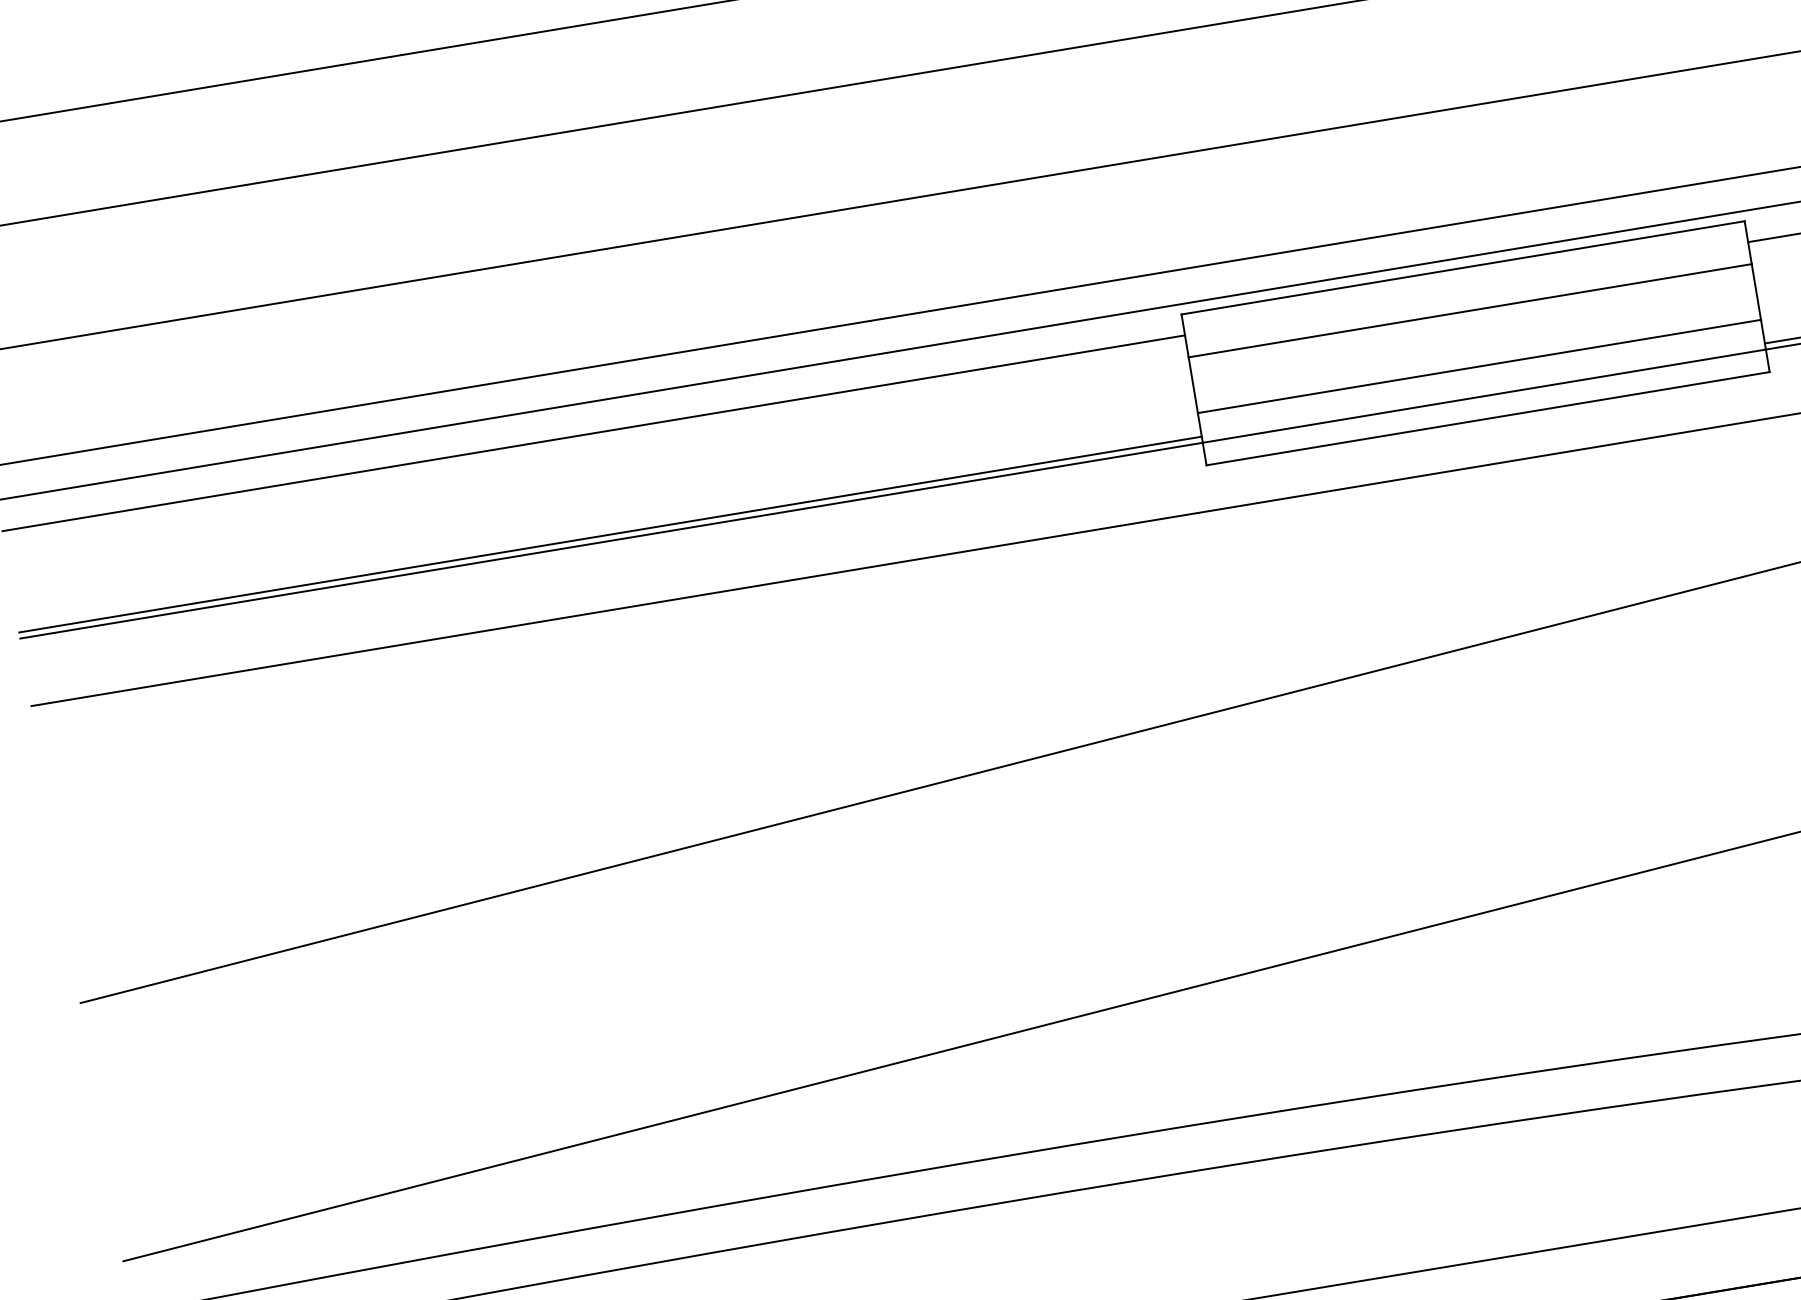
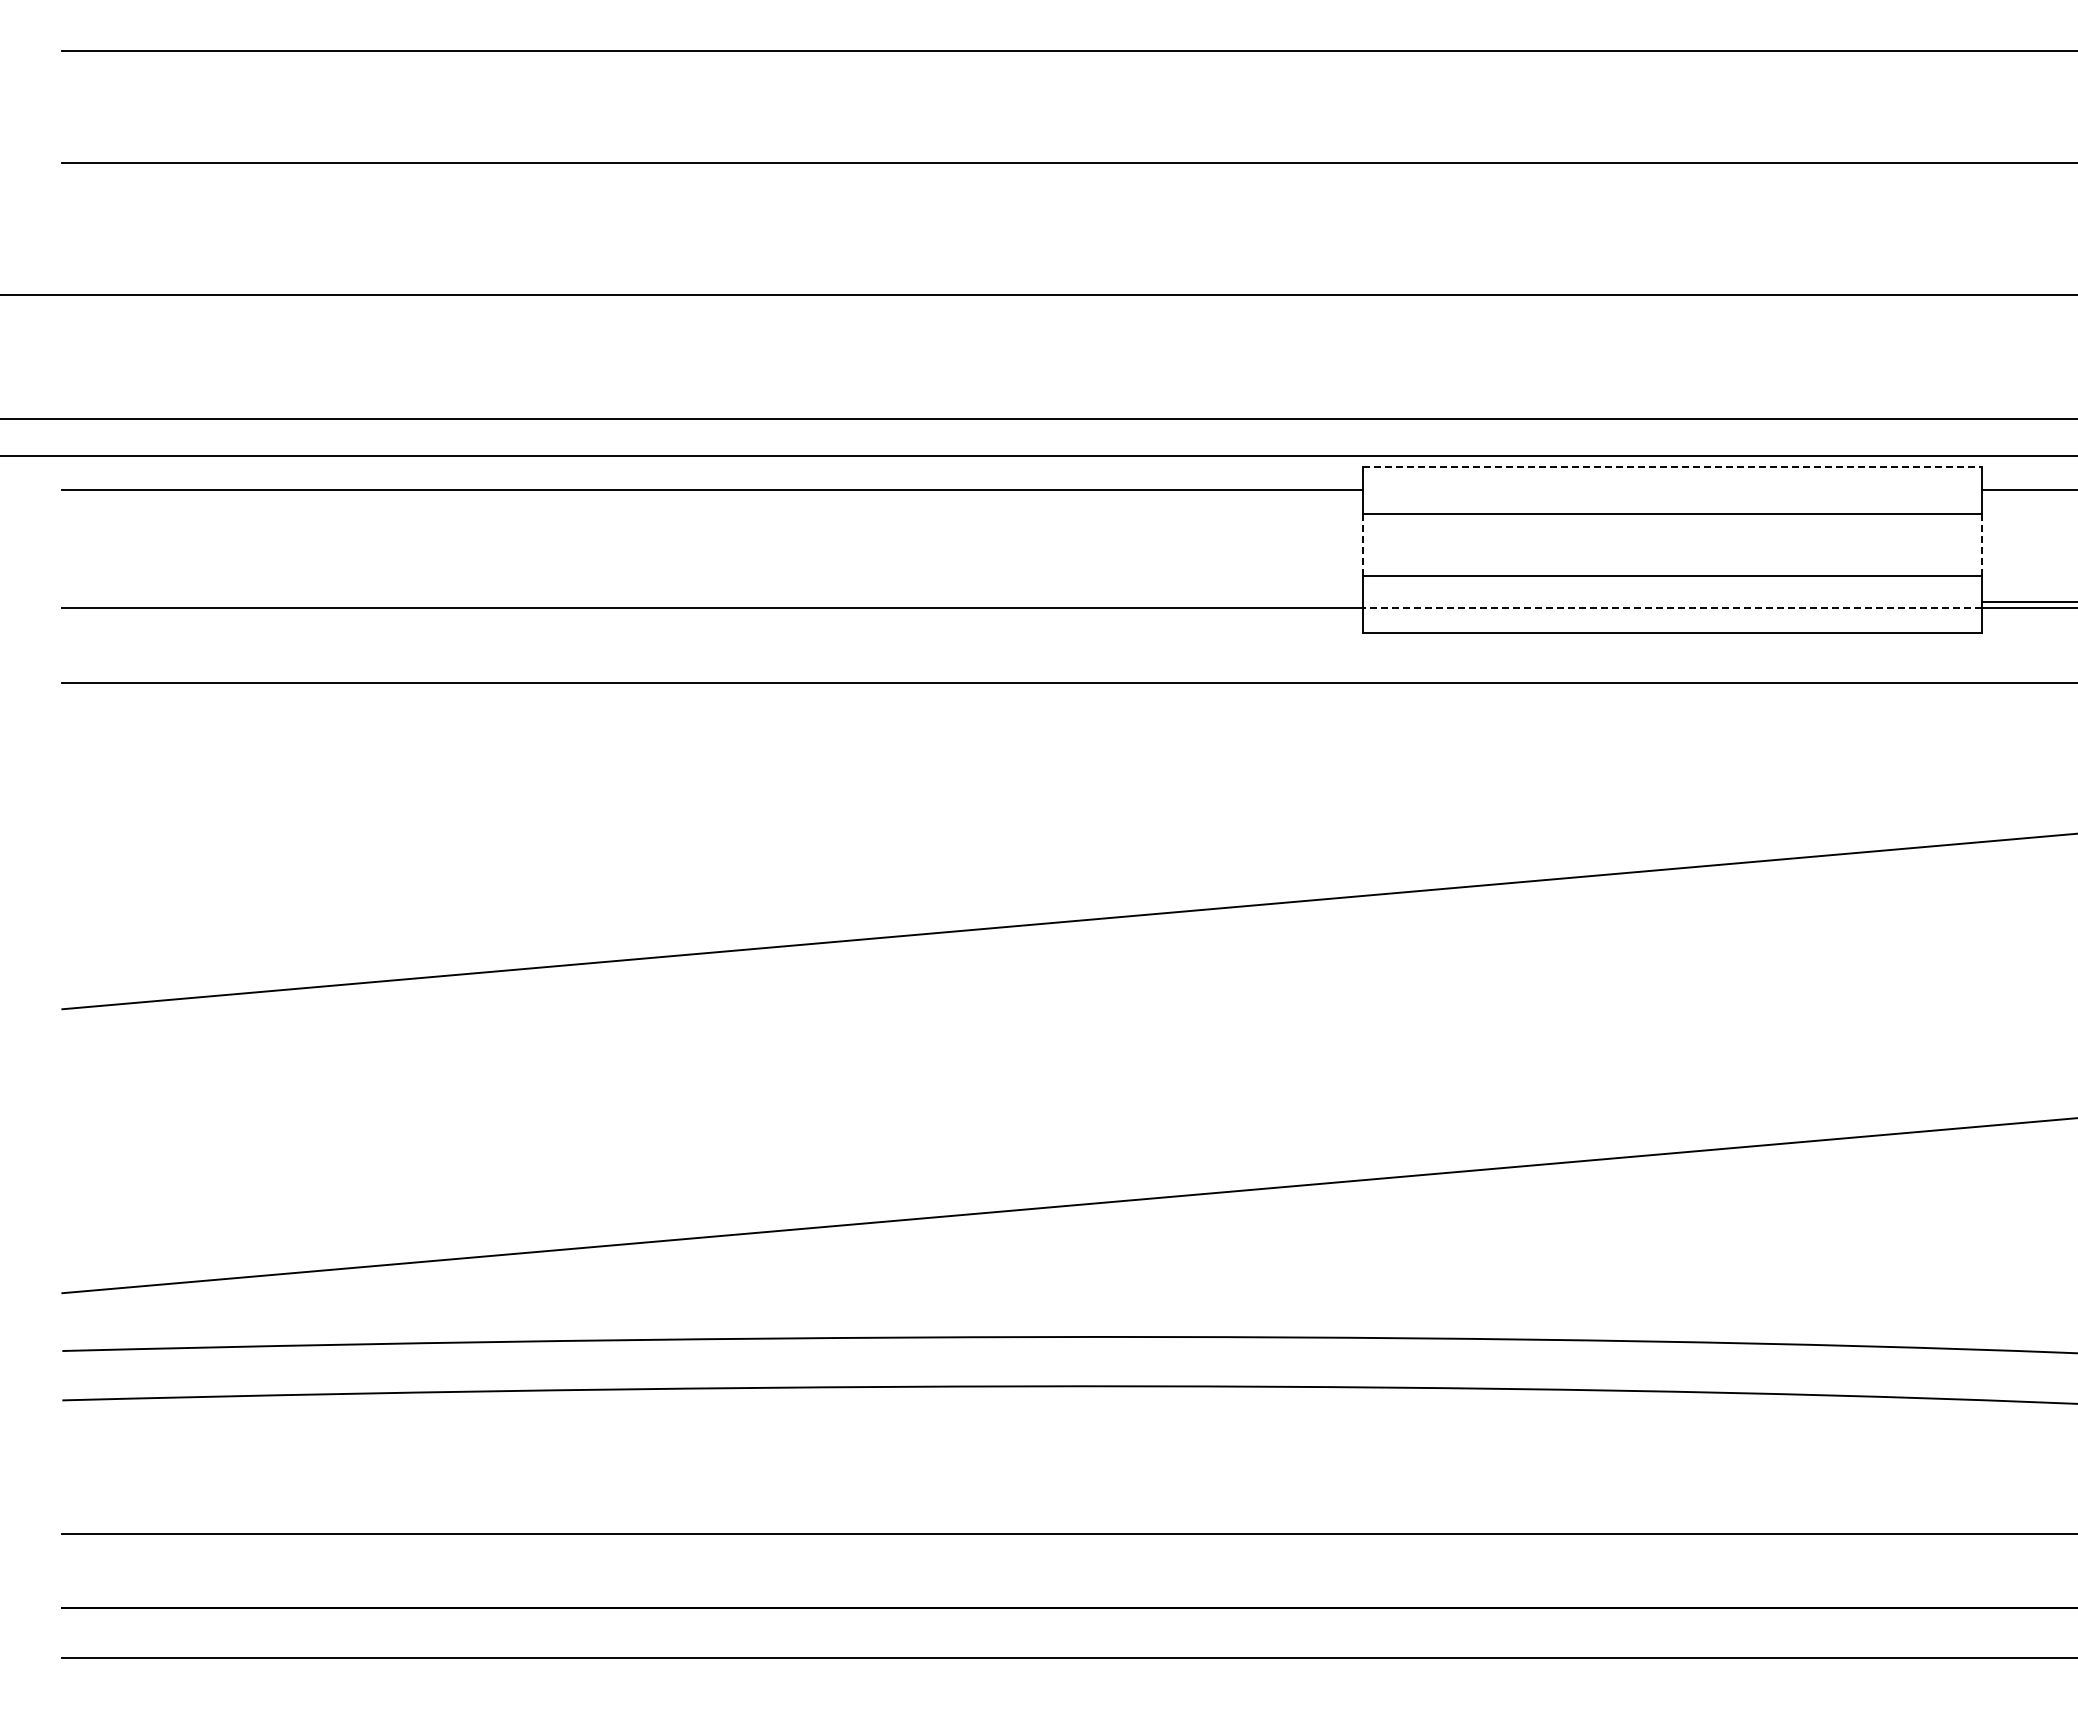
line: (1463, 268) -> (1672, 467), solid -> dashed
line: (1756, 292) -> (1982, 545), solid -> dashed
line: (1193, 385) -> (1362, 545), solid -> dashed
line: (1484, 396) -> (1672, 608), solid -> dashed
line: (610, 534) -> (712, 601), removed

